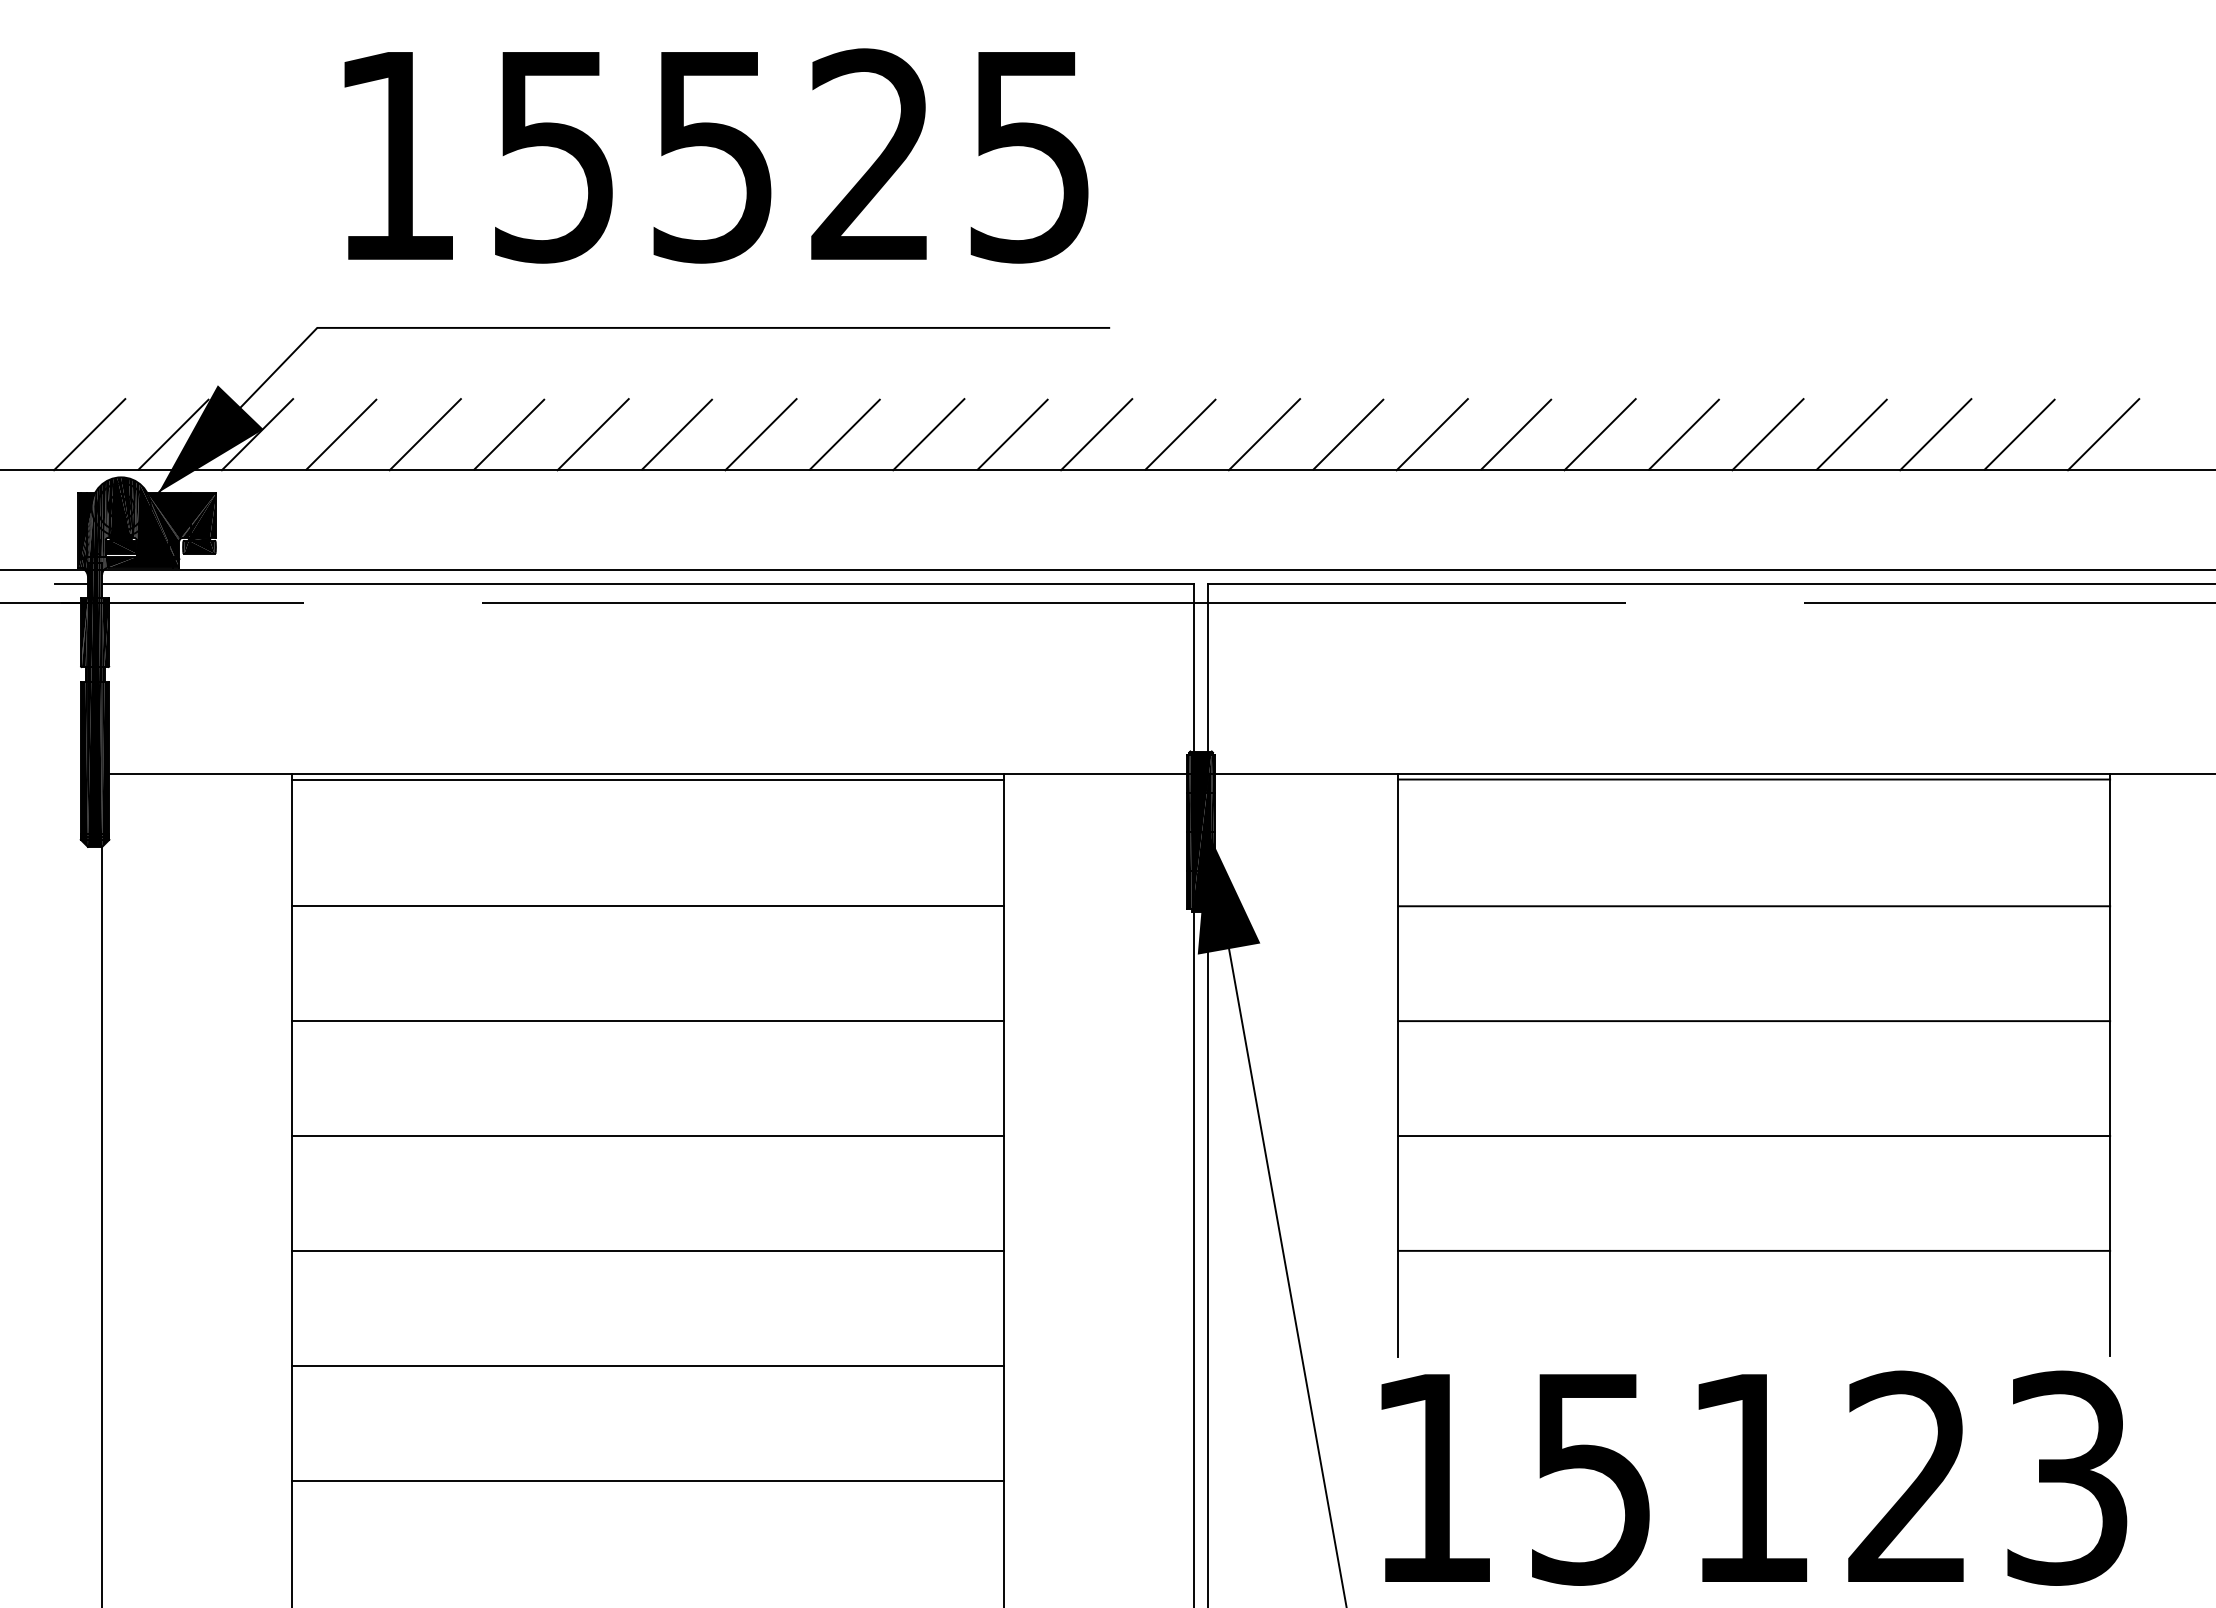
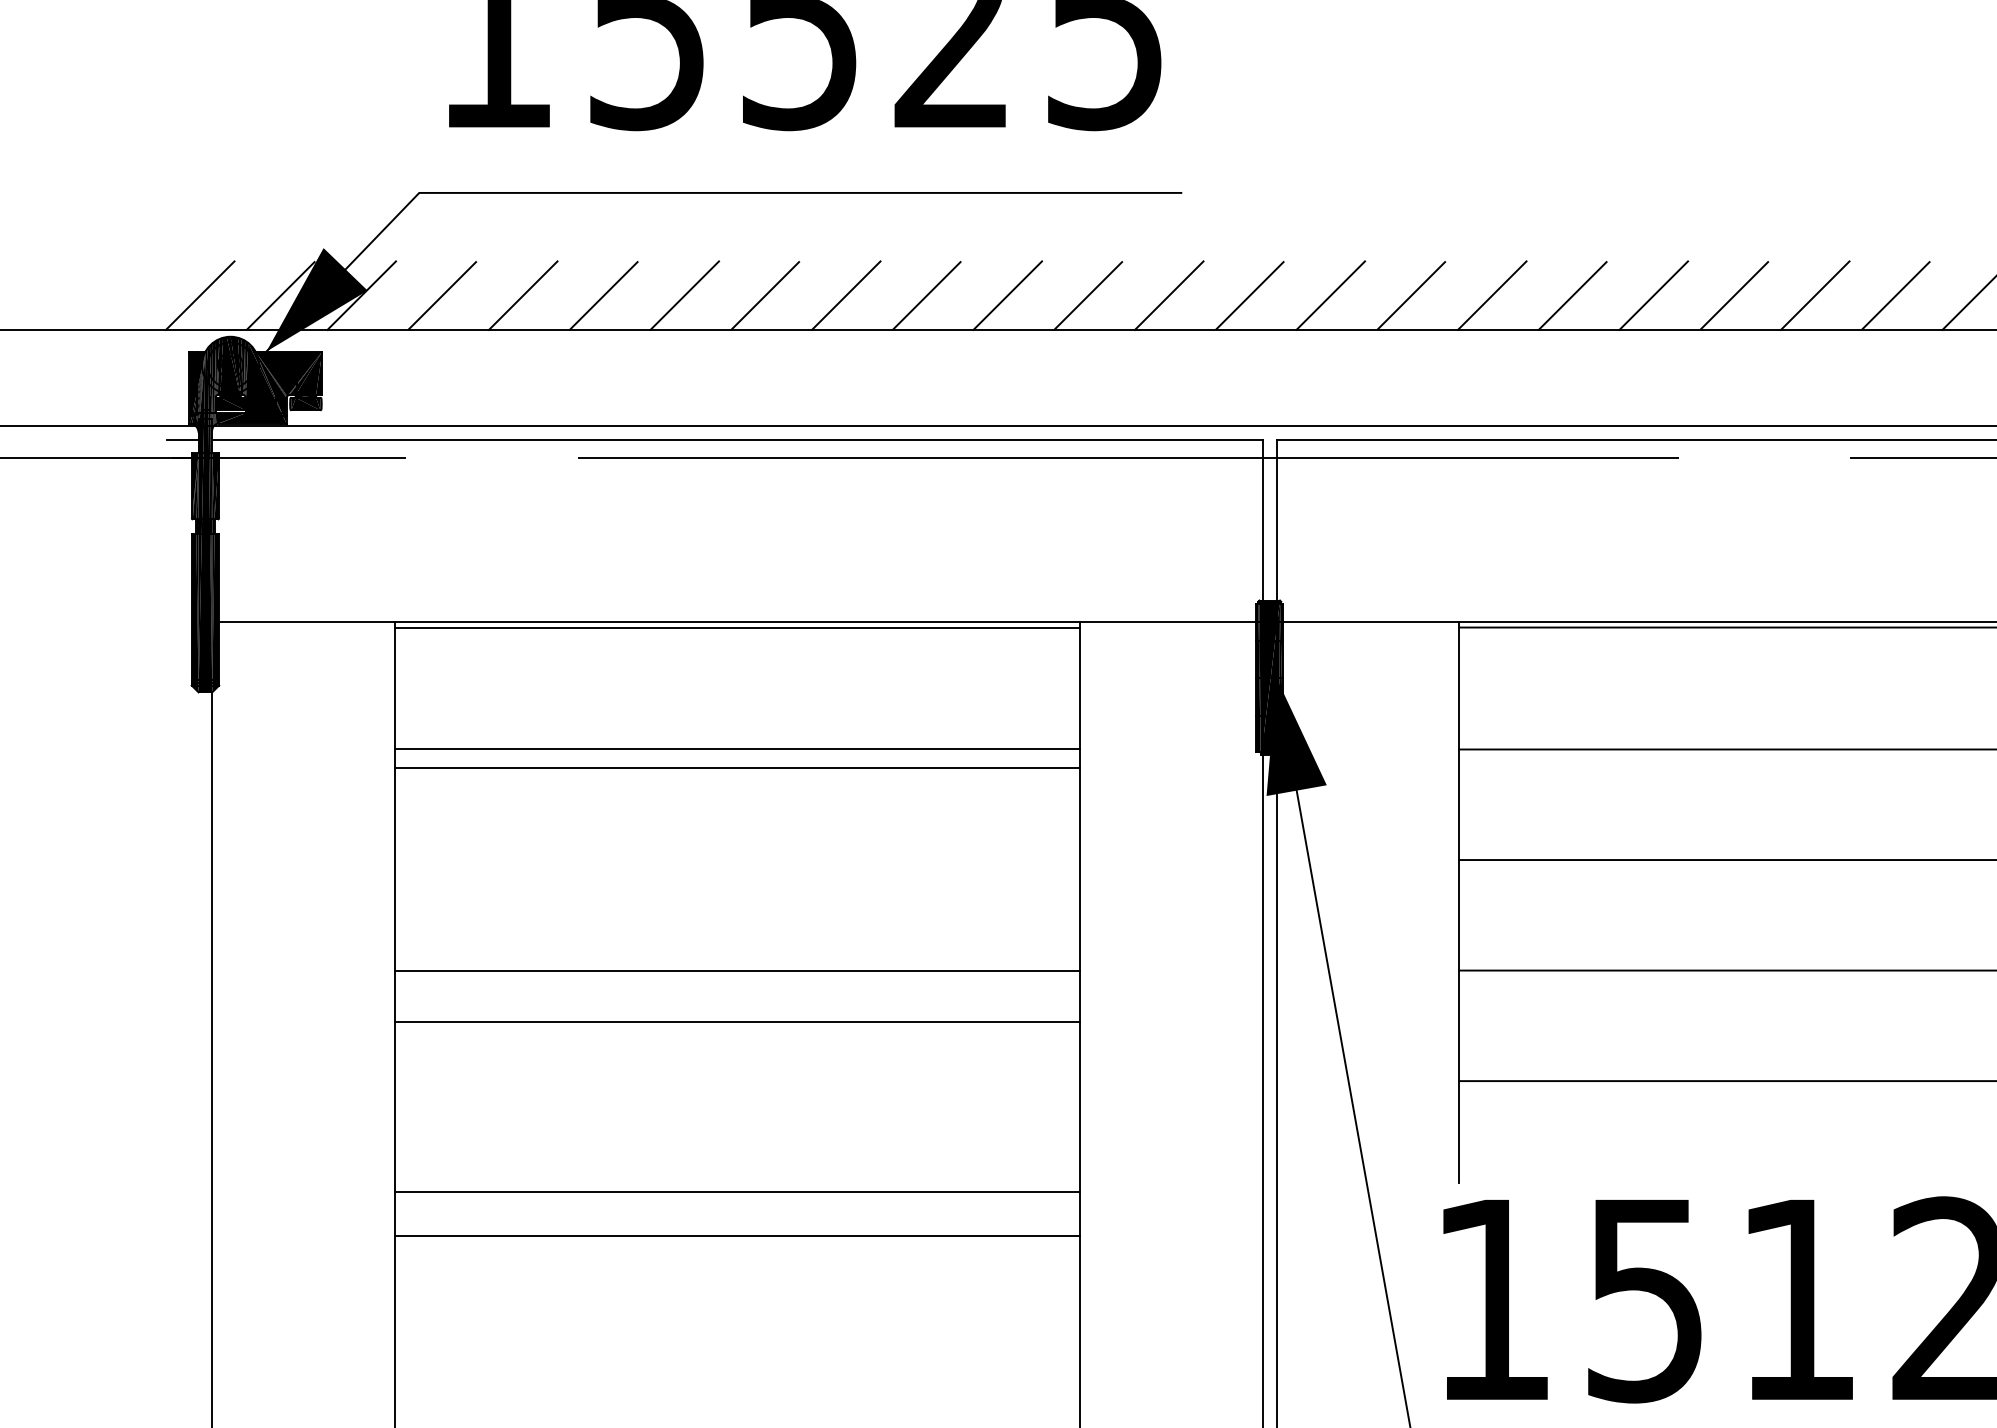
line: (648, 1021) -> (737, 767), moved
line: (648, 1250) -> (737, 1022), moved
line: (648, 1480) -> (737, 1235), moved

